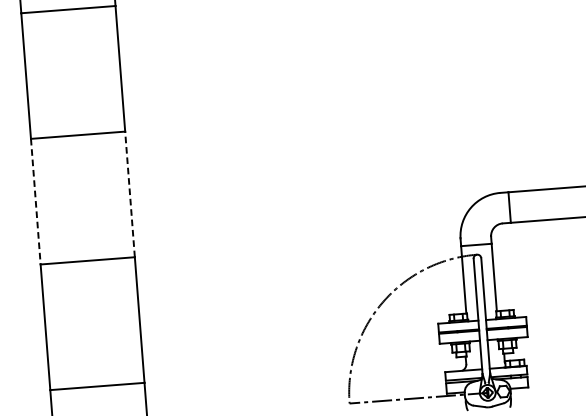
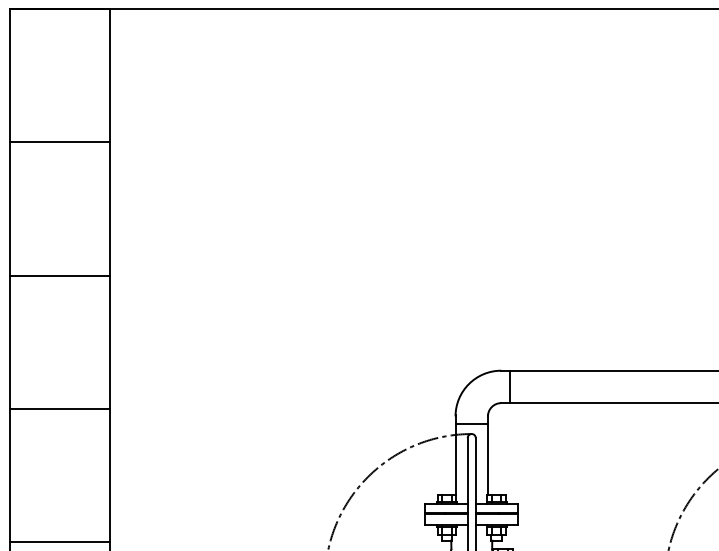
line: (130, 194) -> (110, 342), dashed -> solid
line: (36, 201) -> (10, 342), dashed -> solid

